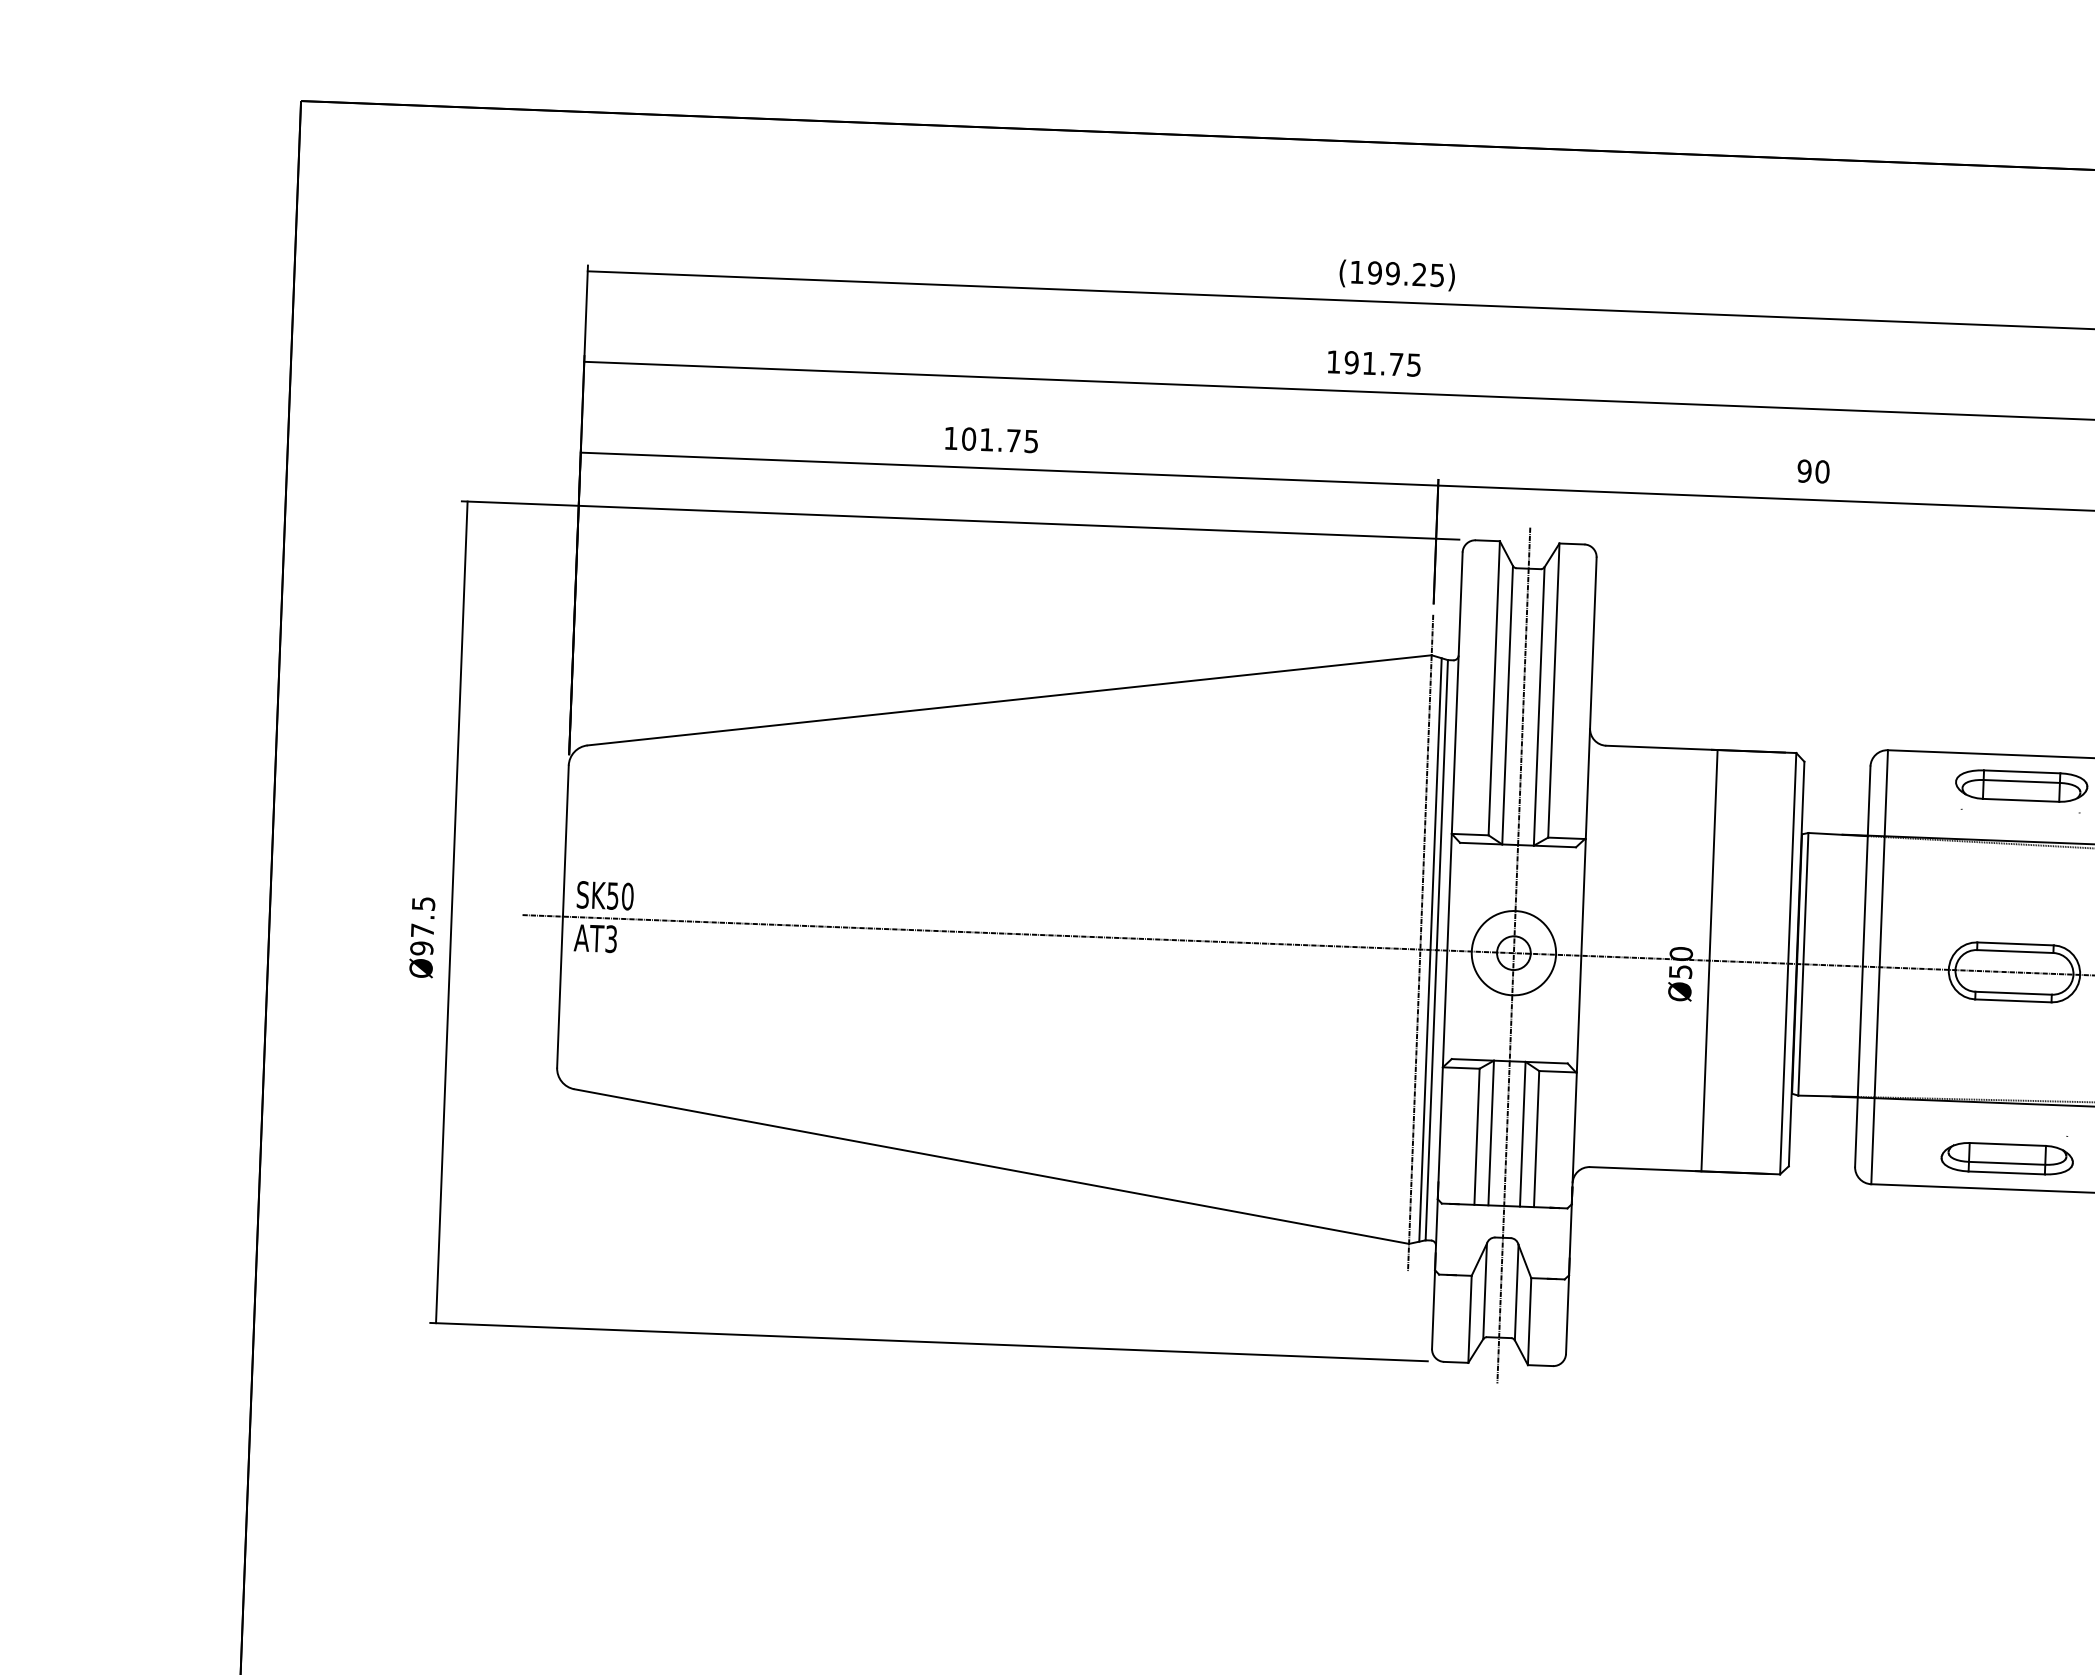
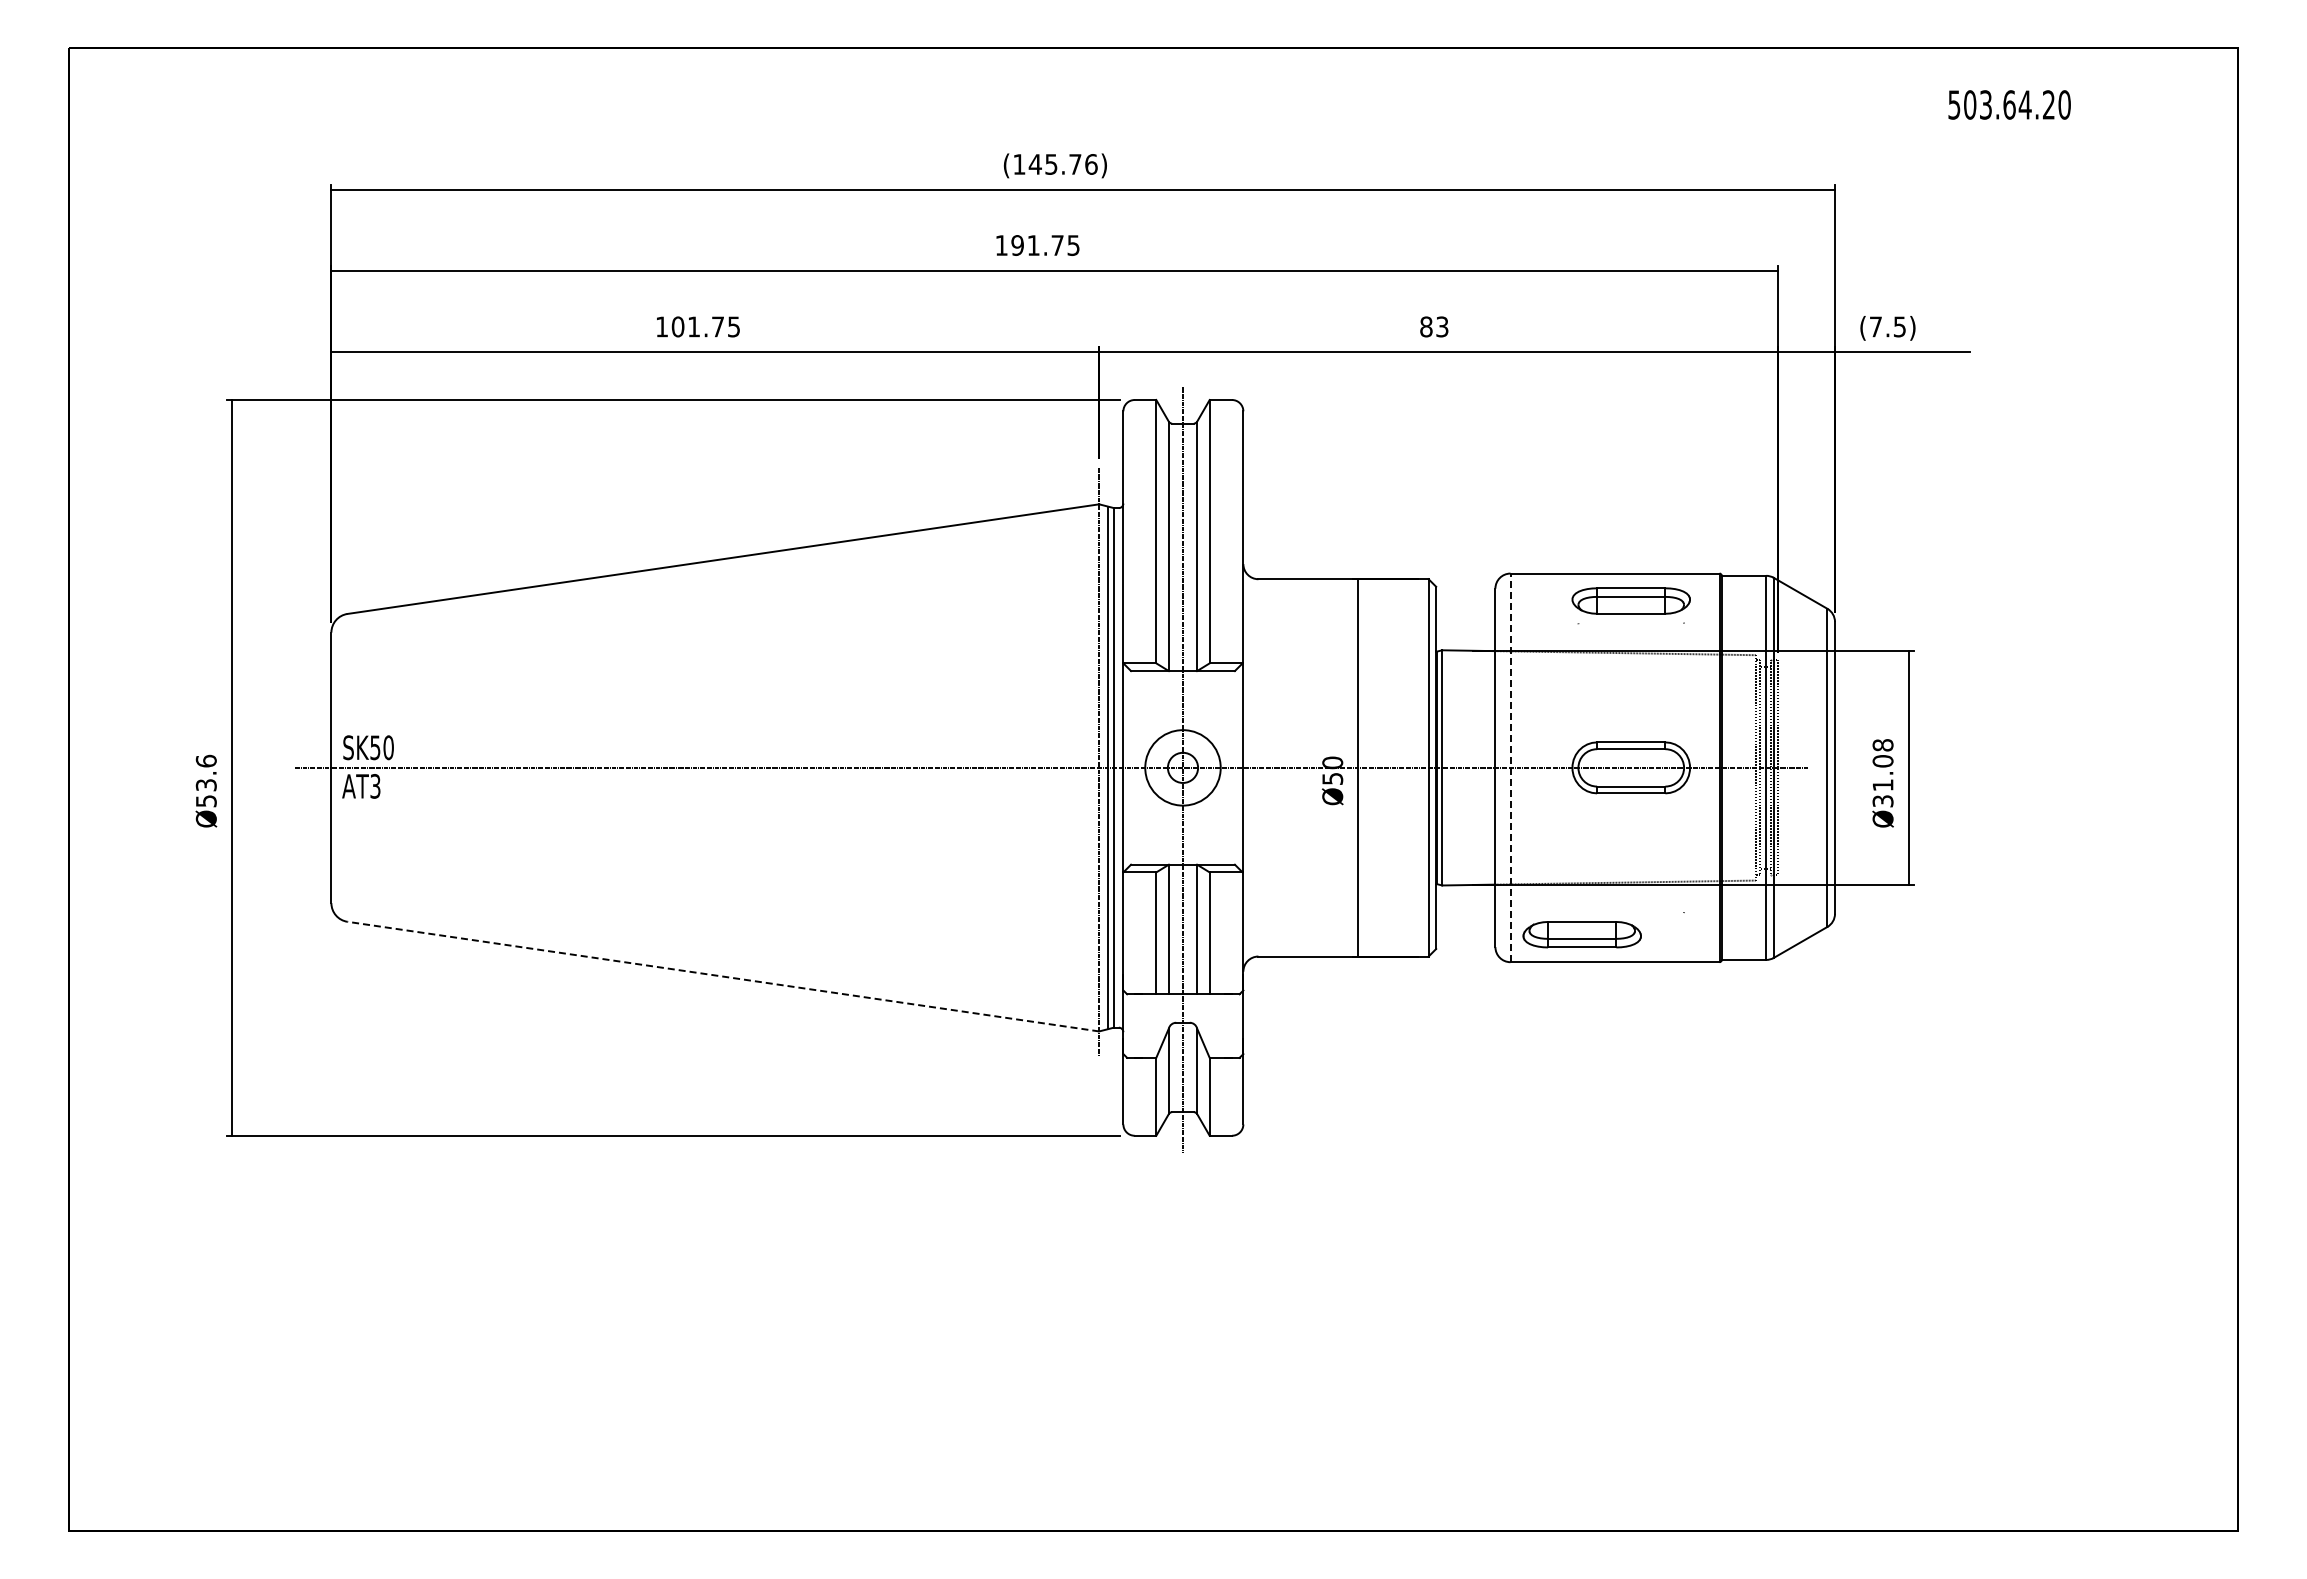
text: (1405, 274) -> (1062, 164), (199.25) -> (145.76)
text: (1813, 471) -> (1434, 326), 90 -> 83
text: (421, 925) -> (205, 780), Ø97.5 -> Ø53.6
line: (1879, 966) -> (1510, 767), solid -> dashed
part: (2006, 1158) -> (1581, 934), moved
line: (991, 1166) -> (723, 976), solid -> dashed

